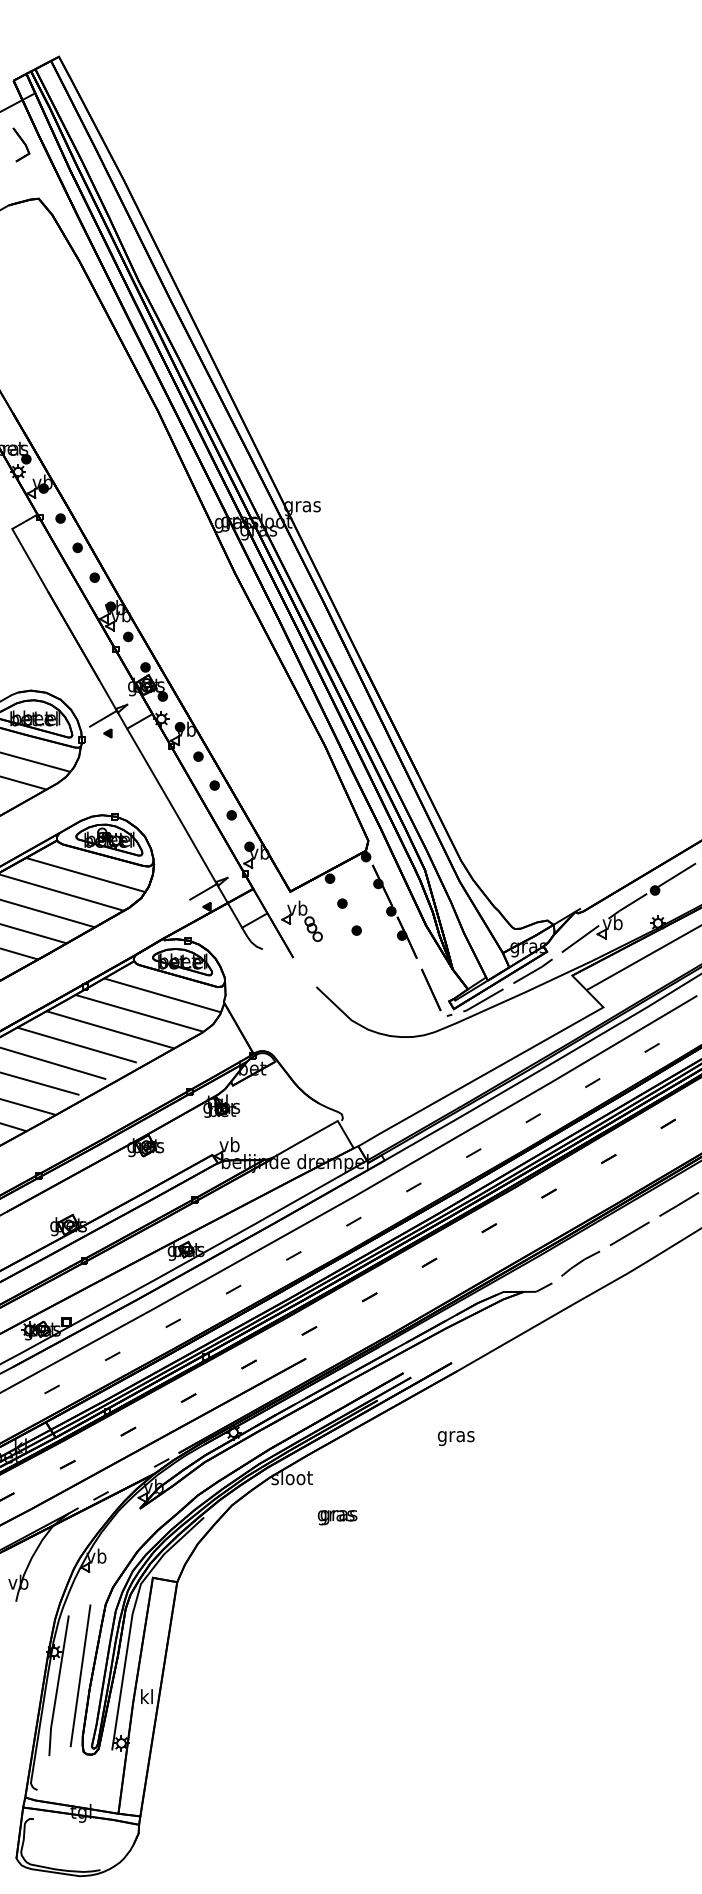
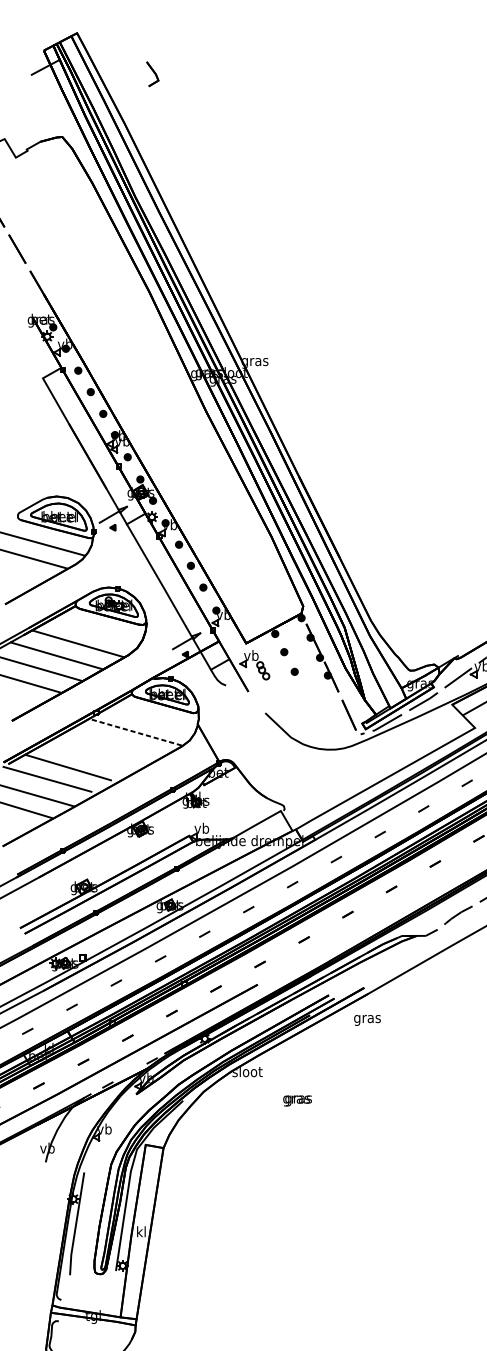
part: (21, 144) -> (152, 73), moved
line: (85, 874) -> (96, 630), removed
line: (162, 995) -> (152, 719), removed
line: (138, 1013) -> (135, 732), solid -> dashed
line: (109, 1029) -> (114, 744), removed
line: (76, 1044) -> (89, 755), removed
text: (455, 1438) -> (366, 1020), moved
text: (337, 1517) -> (297, 1100), moved
line: (80, 1675) -> (92, 1216), removed

